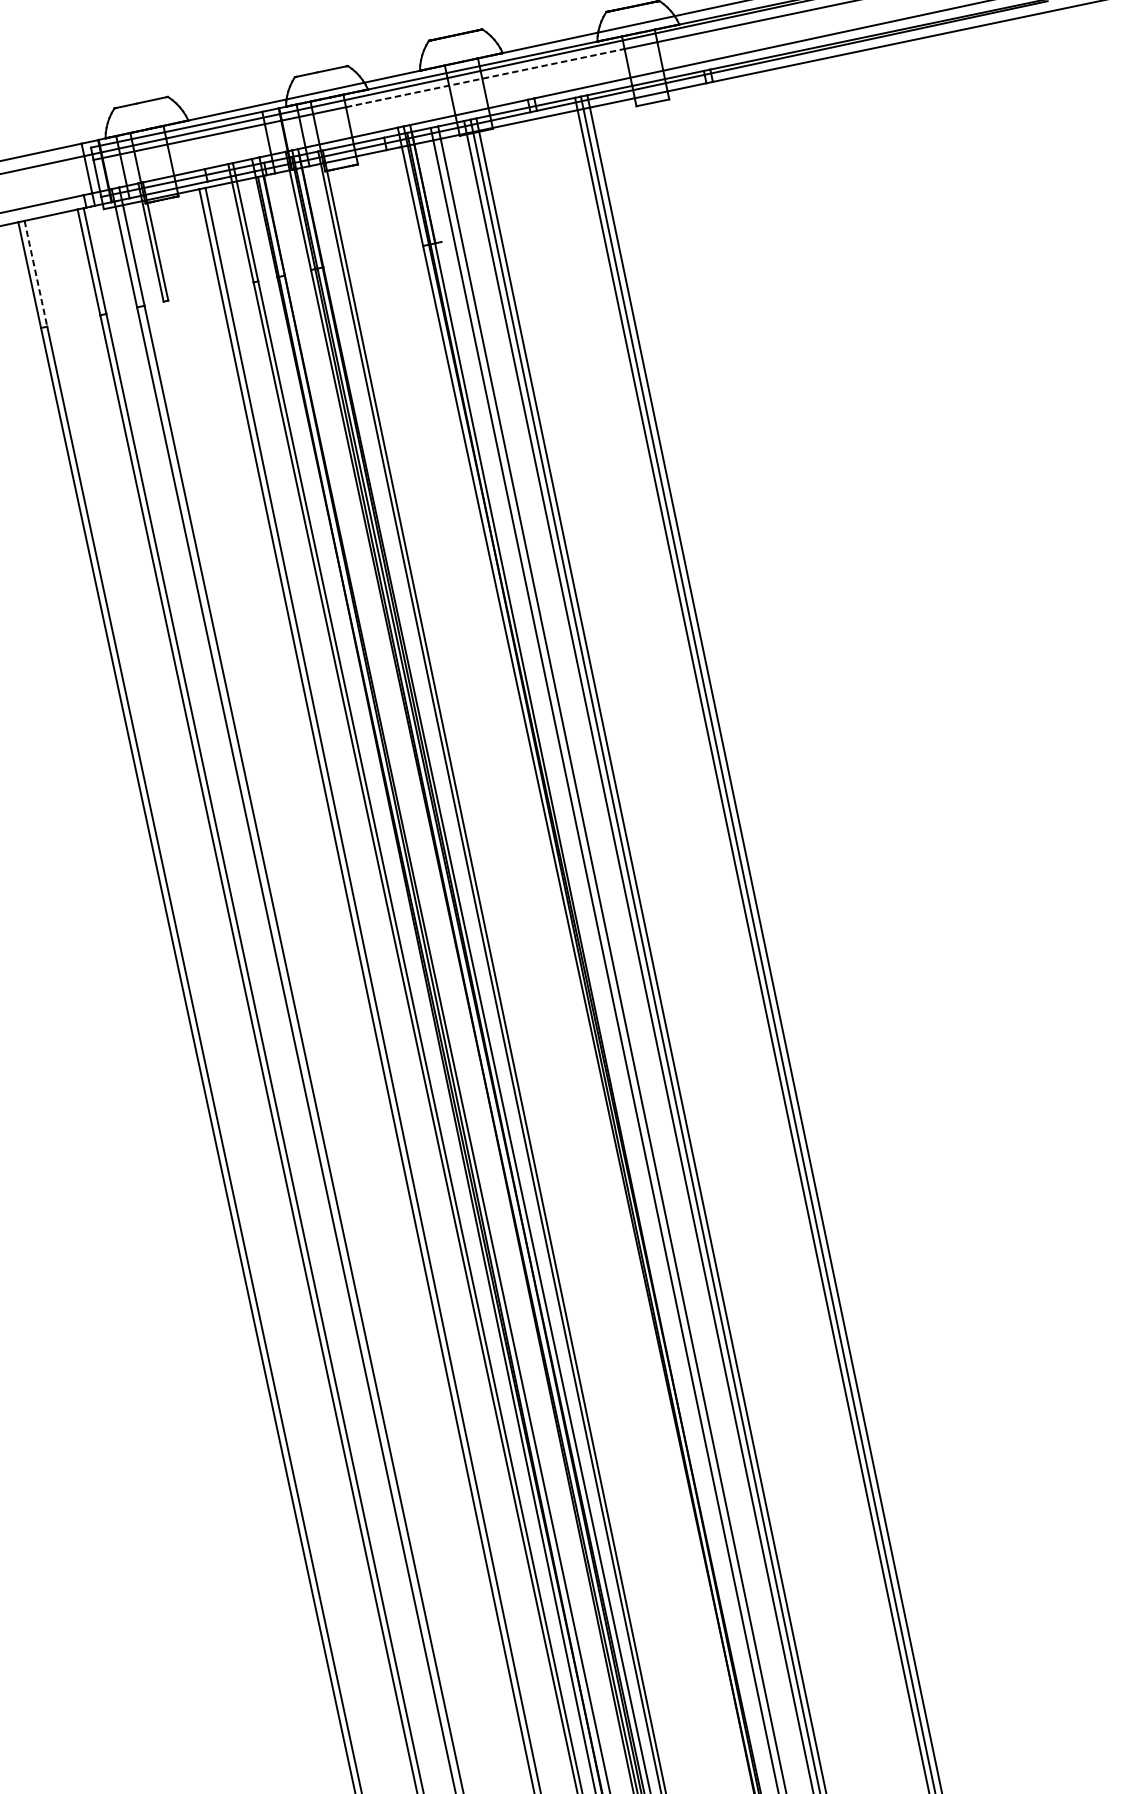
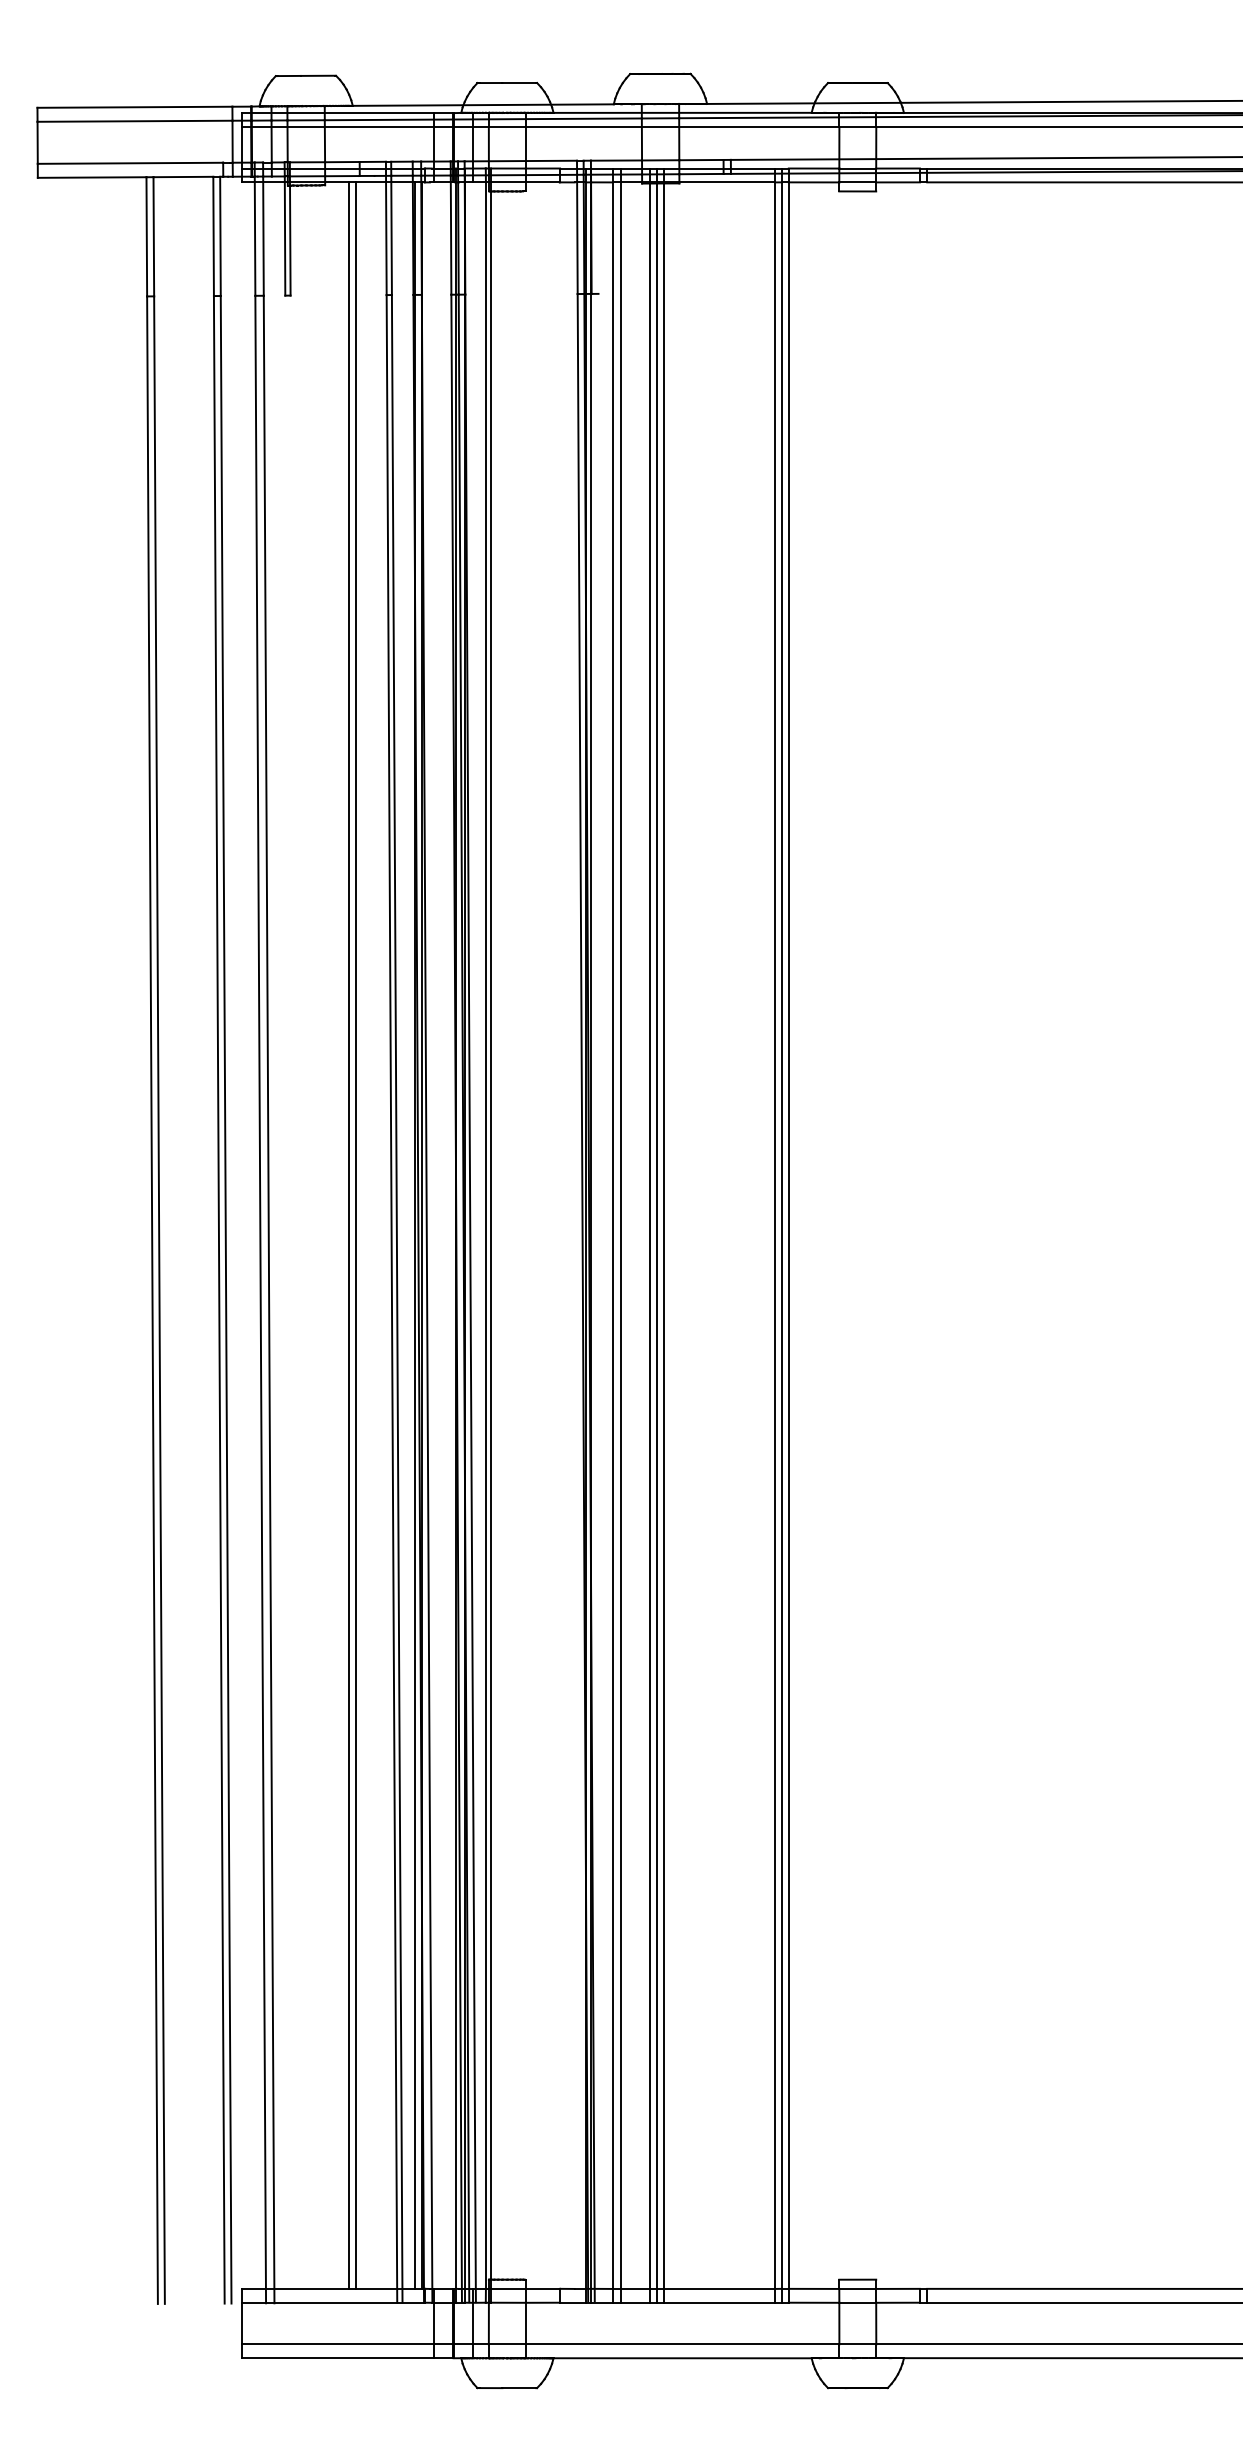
line: (485, 77) -> (682, 126), dashed -> solid
line: (35, 273) -> (153, 236), dashed -> solid

